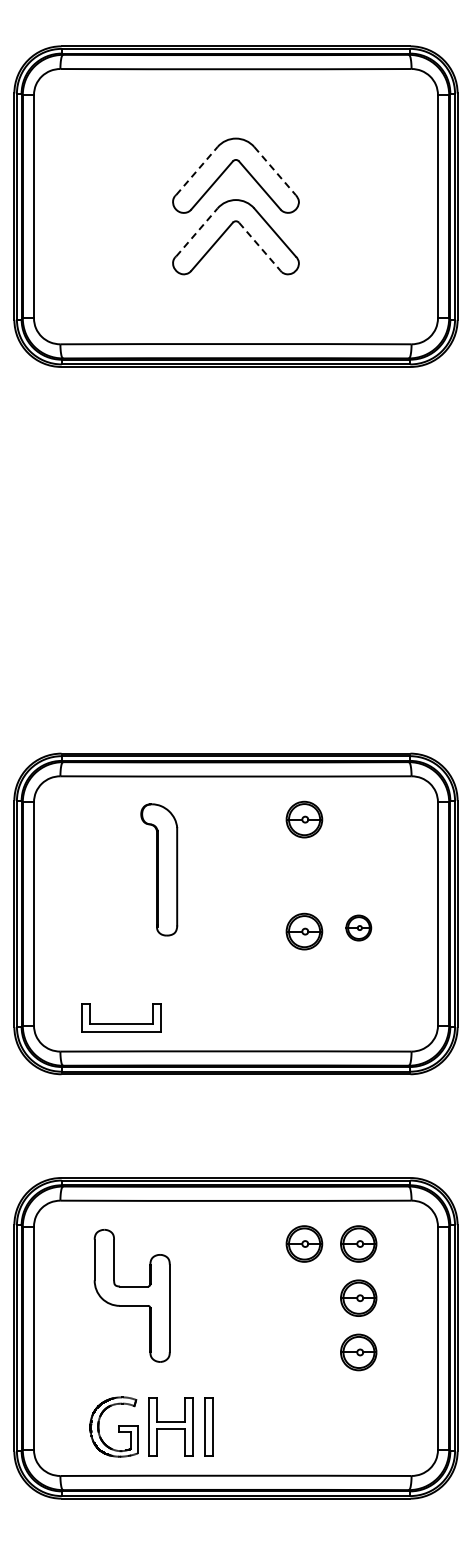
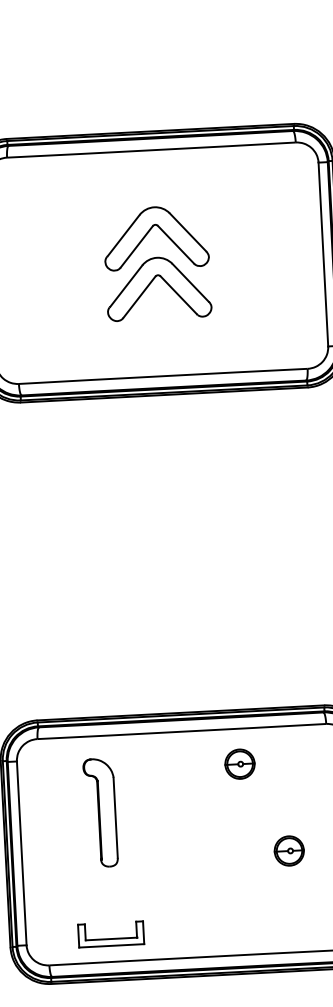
line: (196, 171) -> (123, 236), dashed -> solid
line: (275, 171) -> (188, 232), dashed -> solid
line: (196, 232) -> (125, 286), dashed -> solid
line: (259, 246) -> (178, 294), dashed -> solid
part: (159, 869) -> (100, 812), moved
part: (358, 927) -> (289, 850), size x1.43
part: (304, 931) -> (244, 856), removed
part: (121, 1017) -> (111, 934), moved

